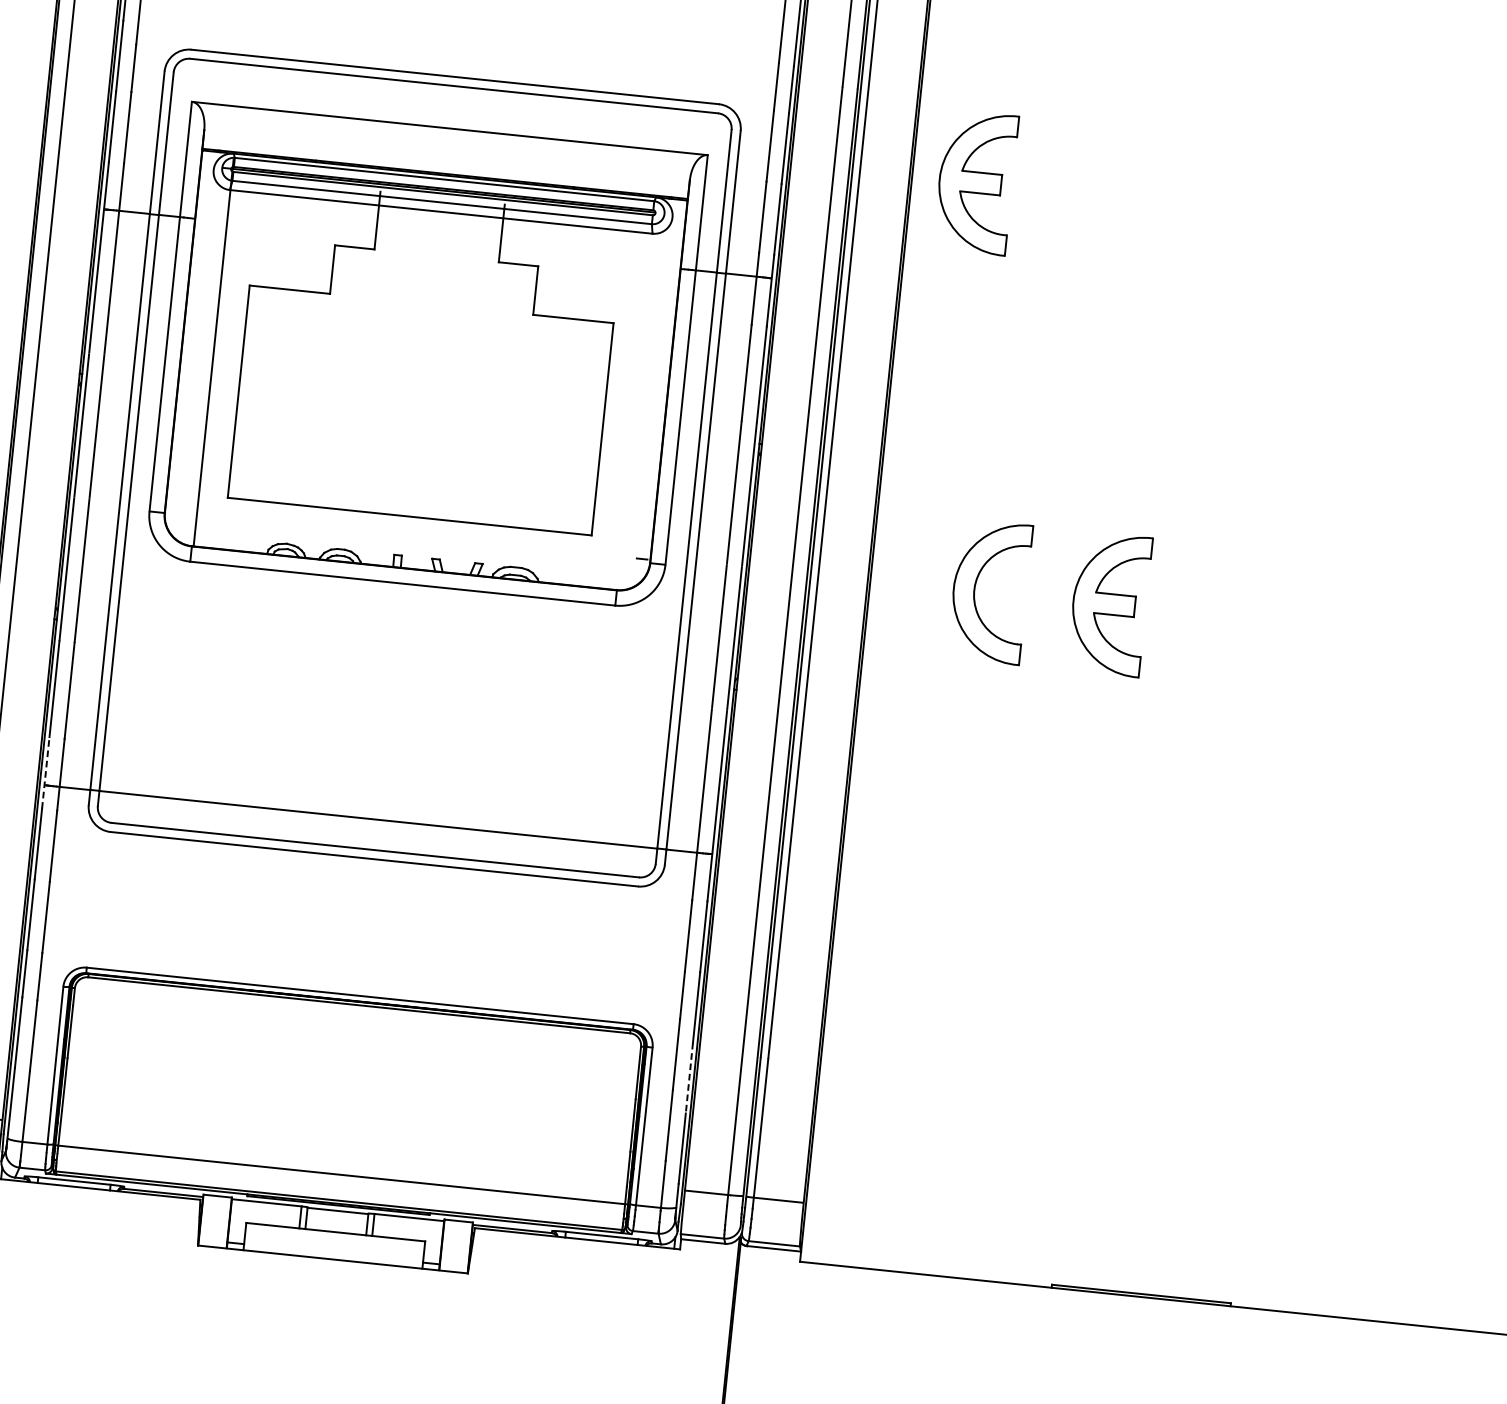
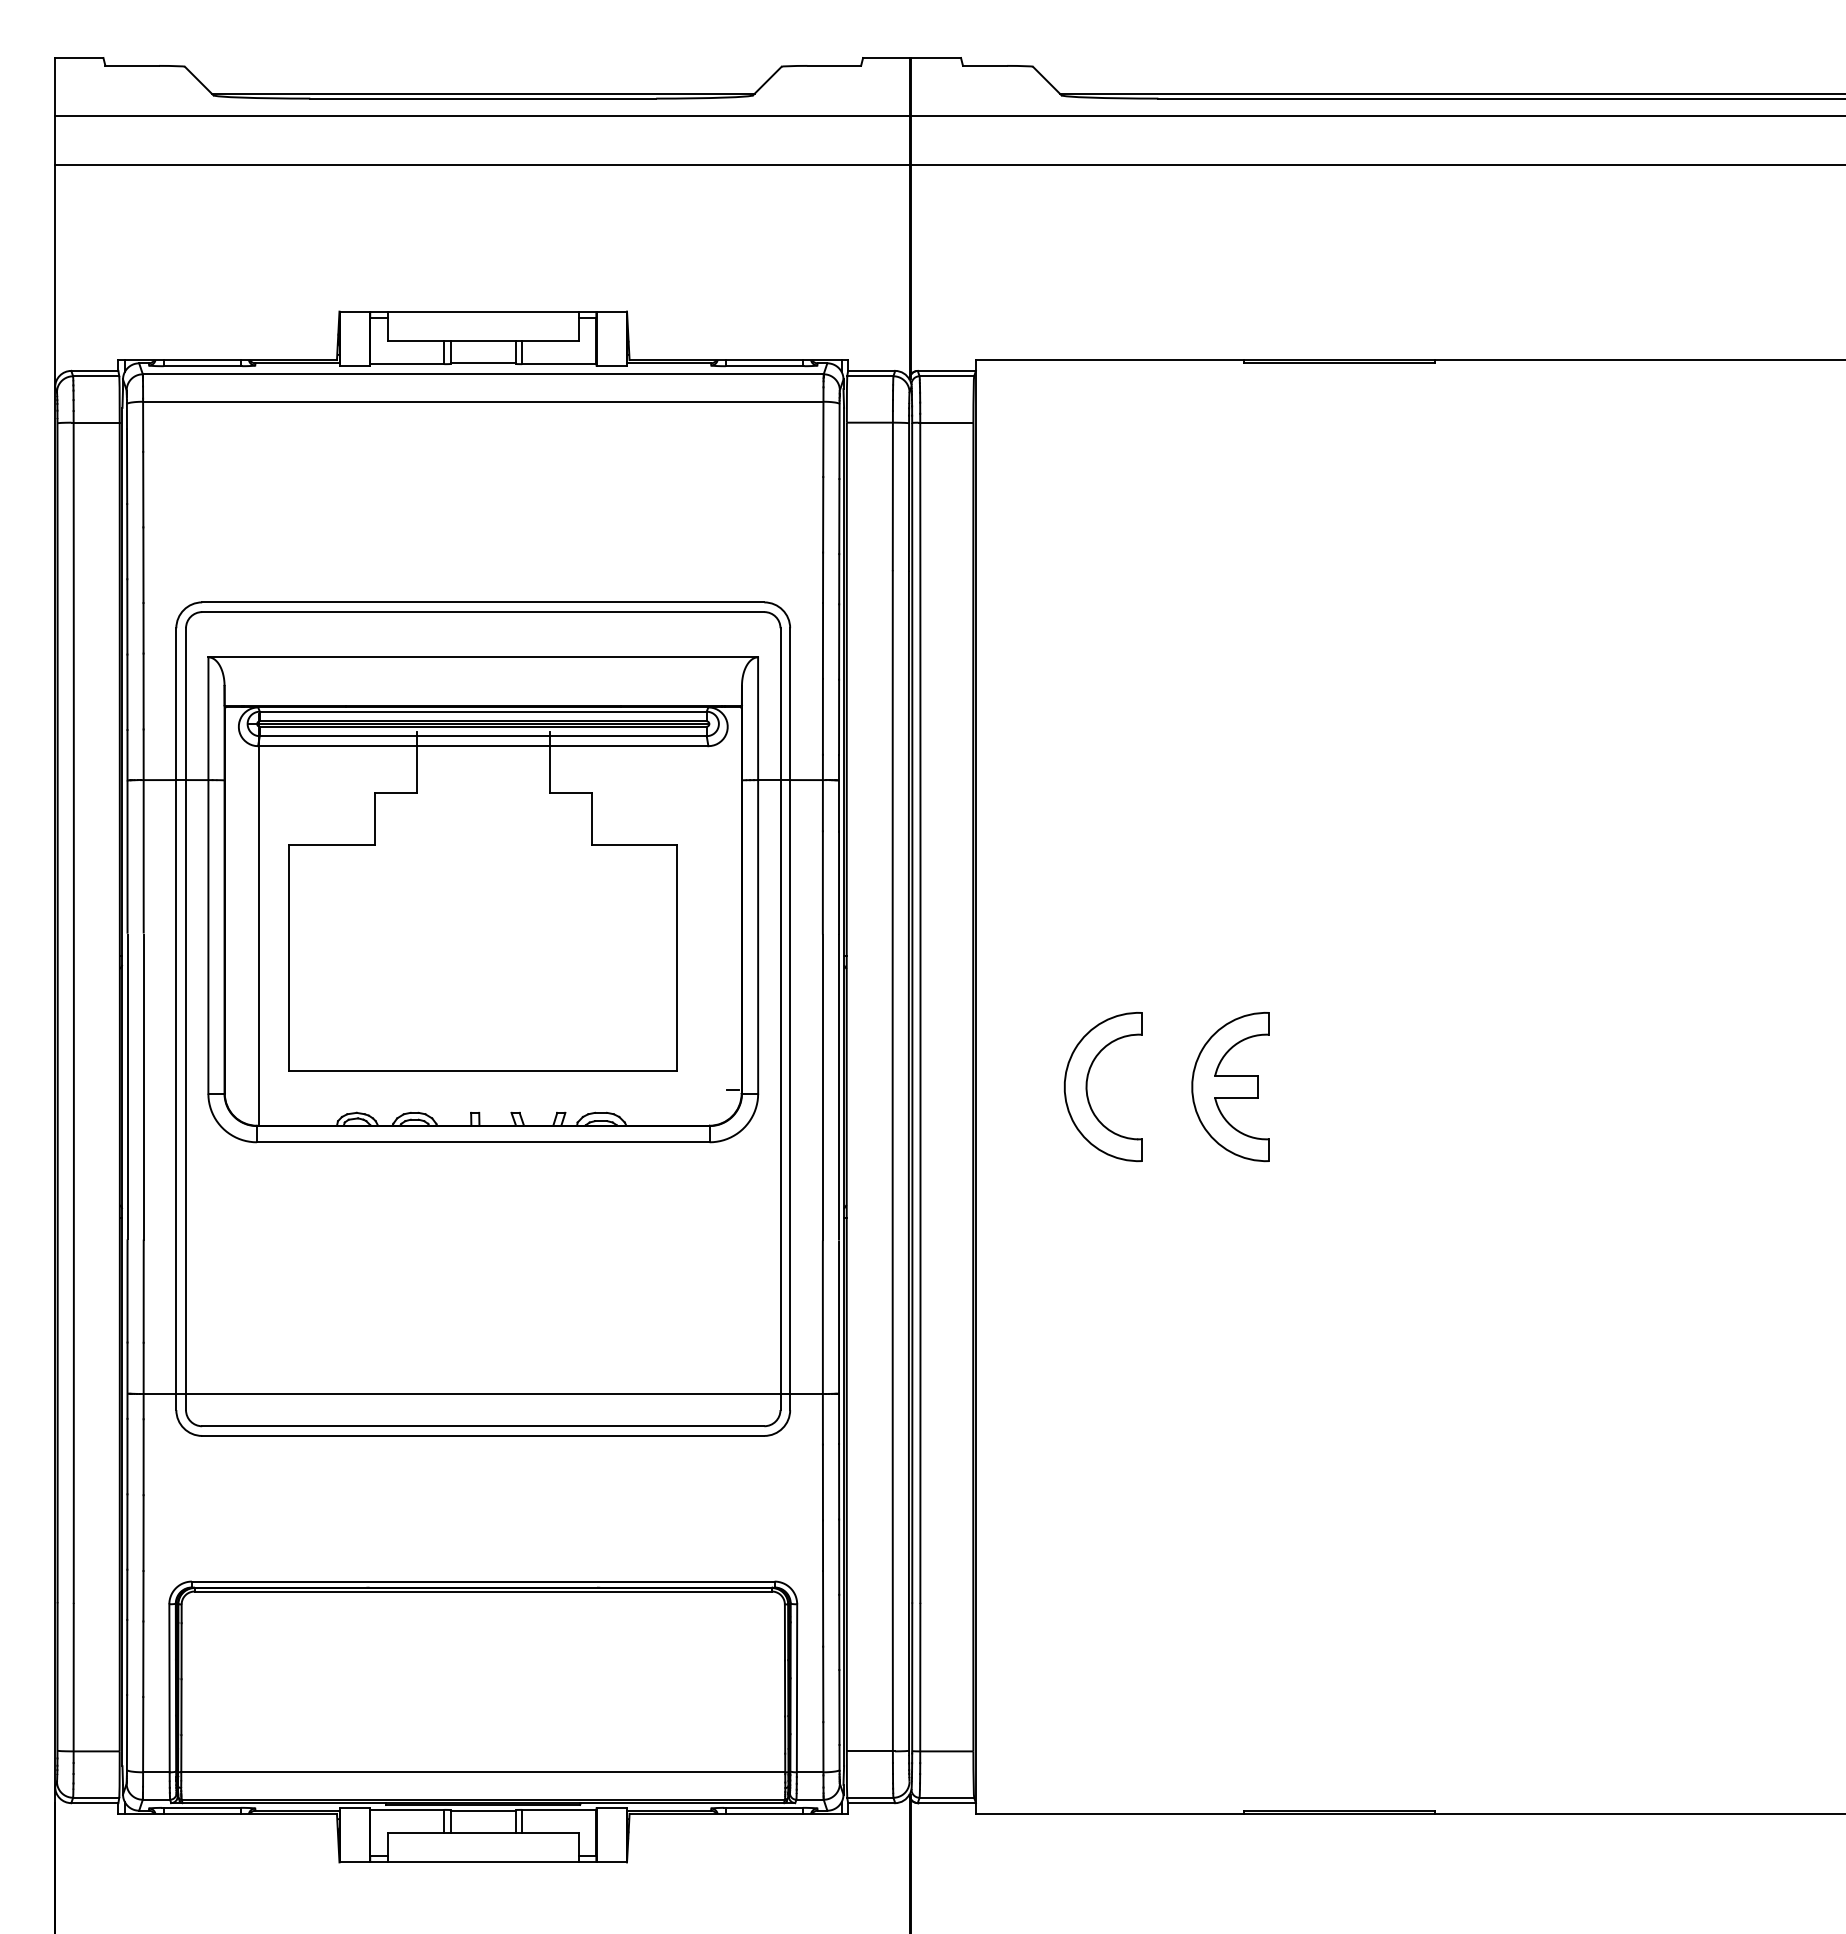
part: (975, 183) -> (1043, 657), removed
line: (45, 772) -> (127, 1380), dashed -> solid
line: (689, 1078) -> (839, 1632), dashed -> solid

